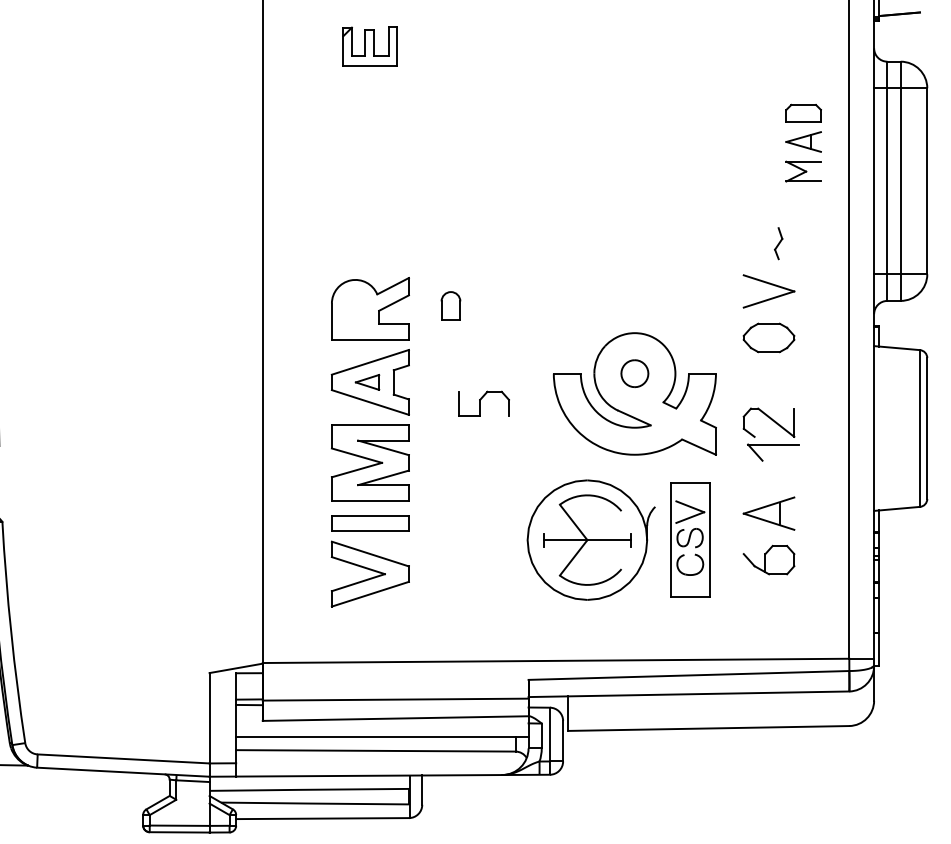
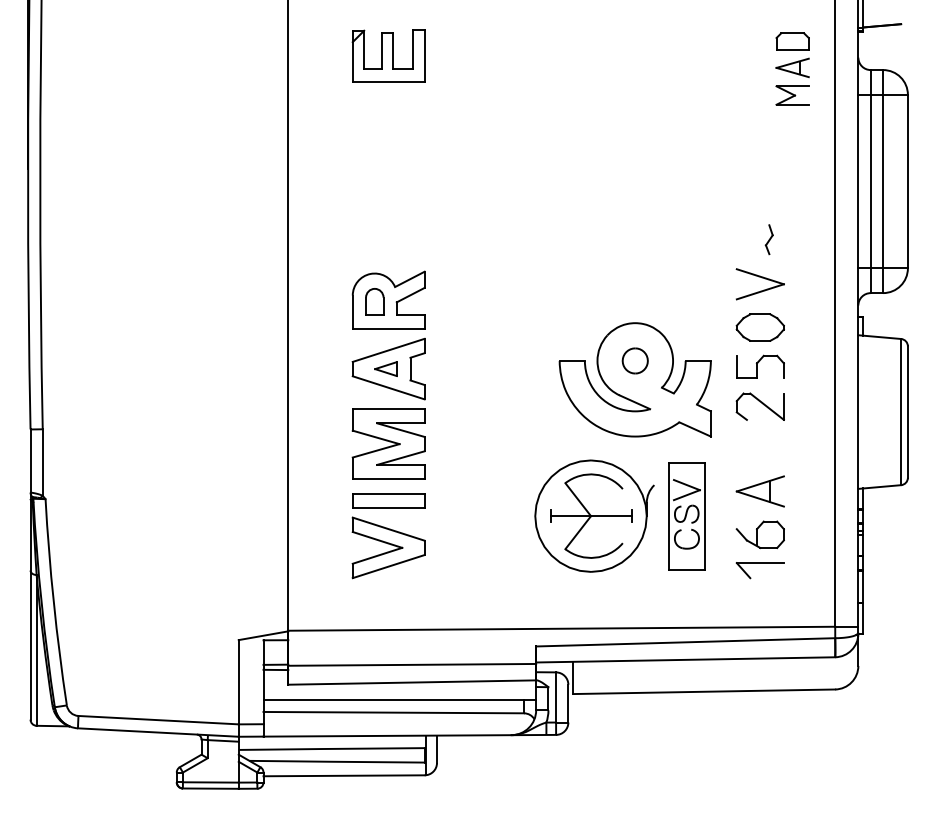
part: (370, 46) -> (388, 55), size x1.43
part: (803, 142) -> (792, 68), moved
part: (450, 305) -> (374, 301), moved
part: (483, 403) -> (760, 366), moved
part: (772, 445) -> (759, 563), moved

